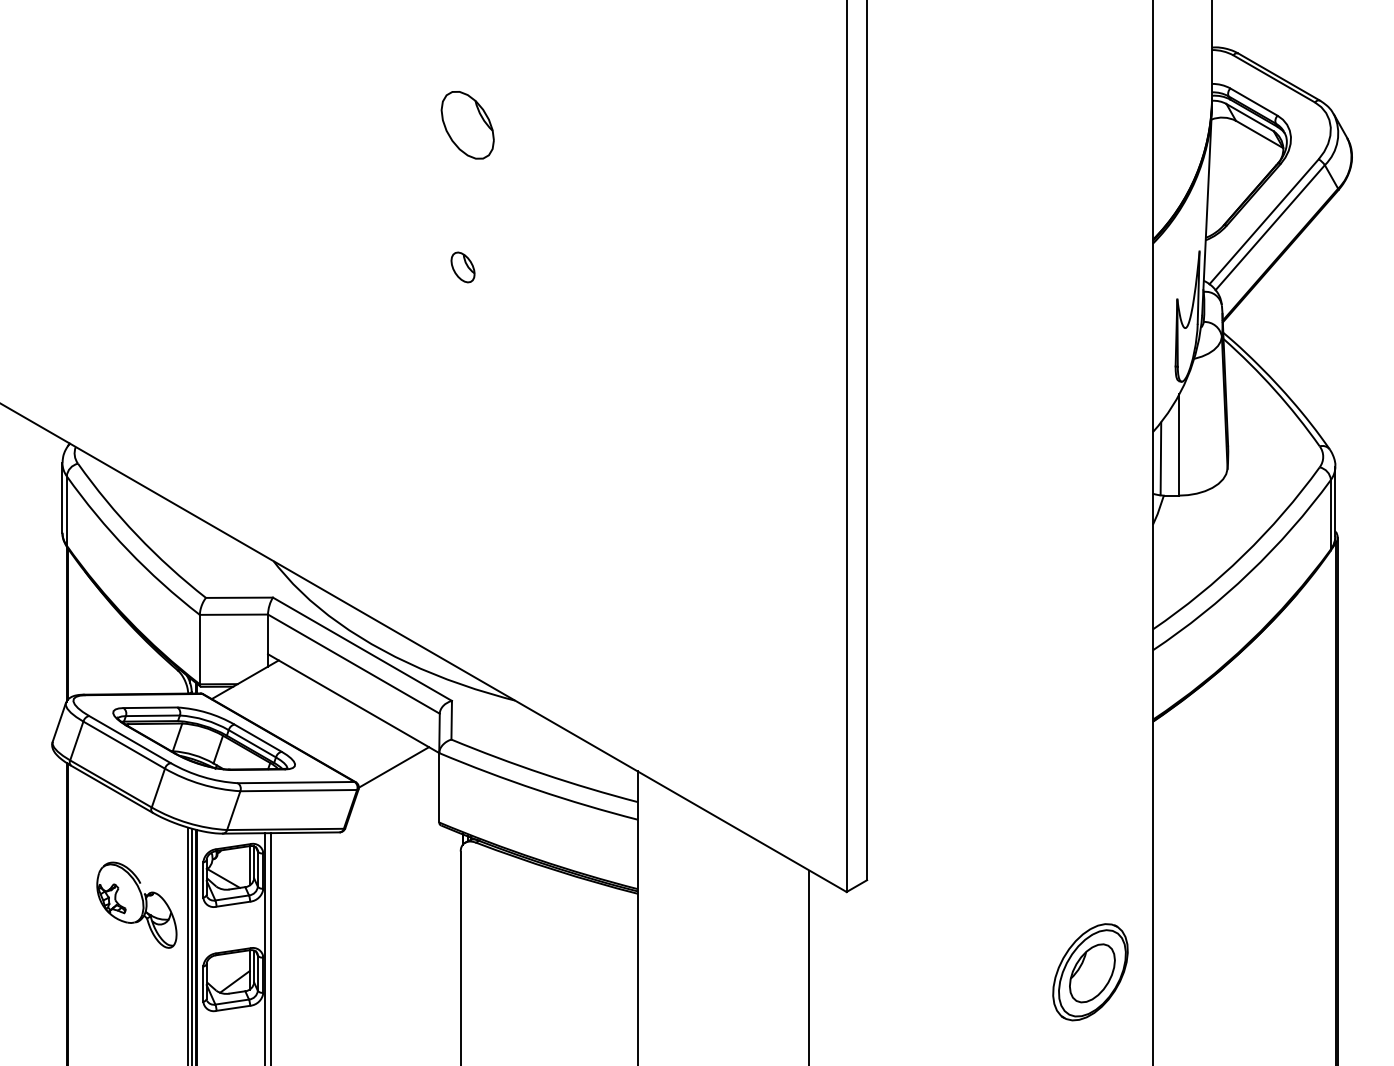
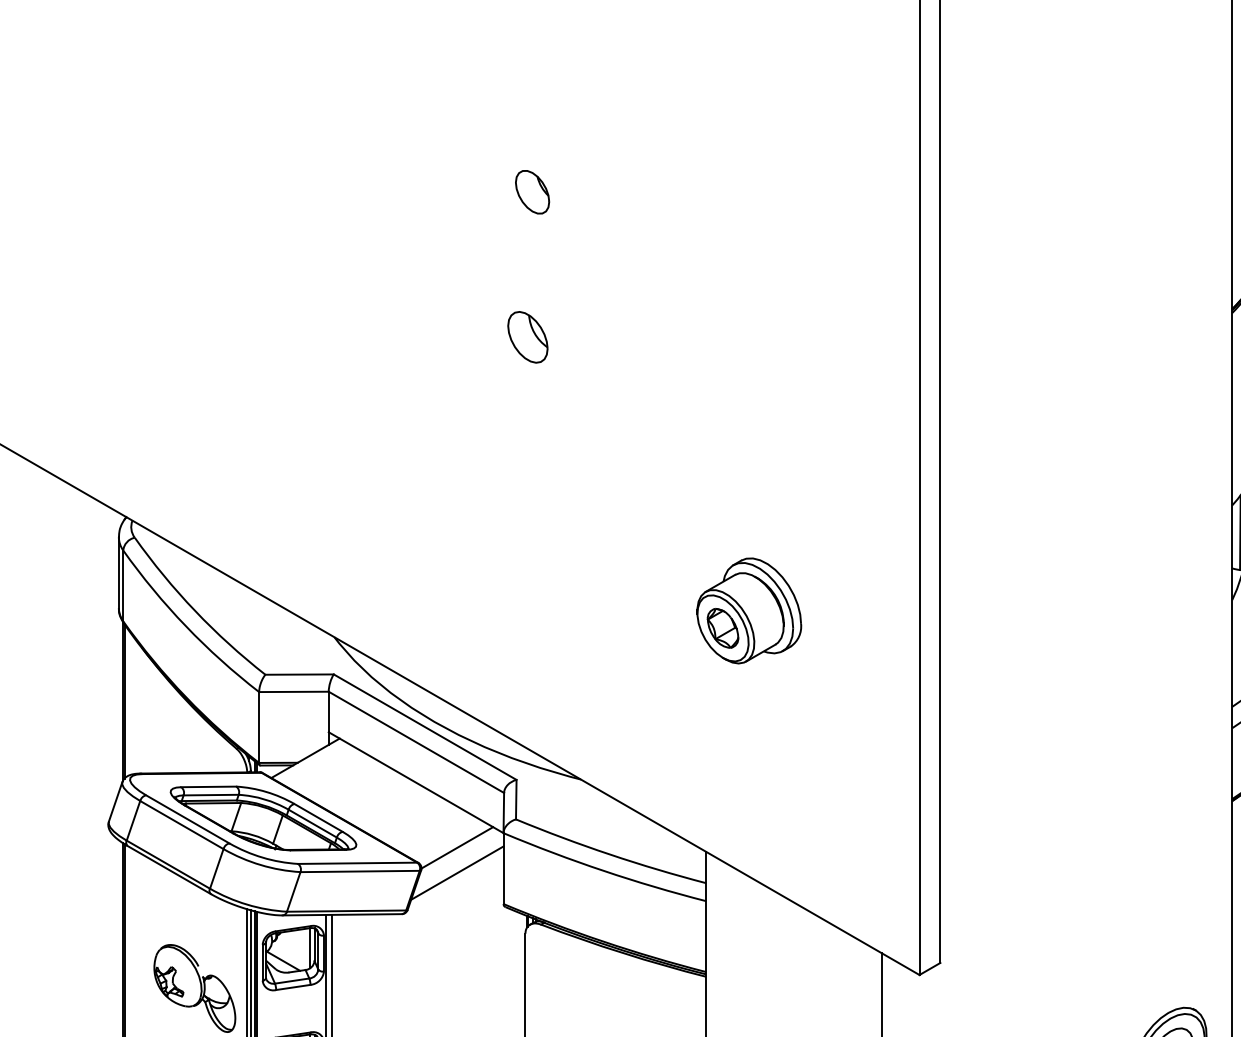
part: (467, 125) -> (532, 192), size x0.62
part: (462, 267) -> (527, 337), size x1.67
part: (679, 535) -> (748, 611), added
line: (393, 792) -> (456, 873), added

